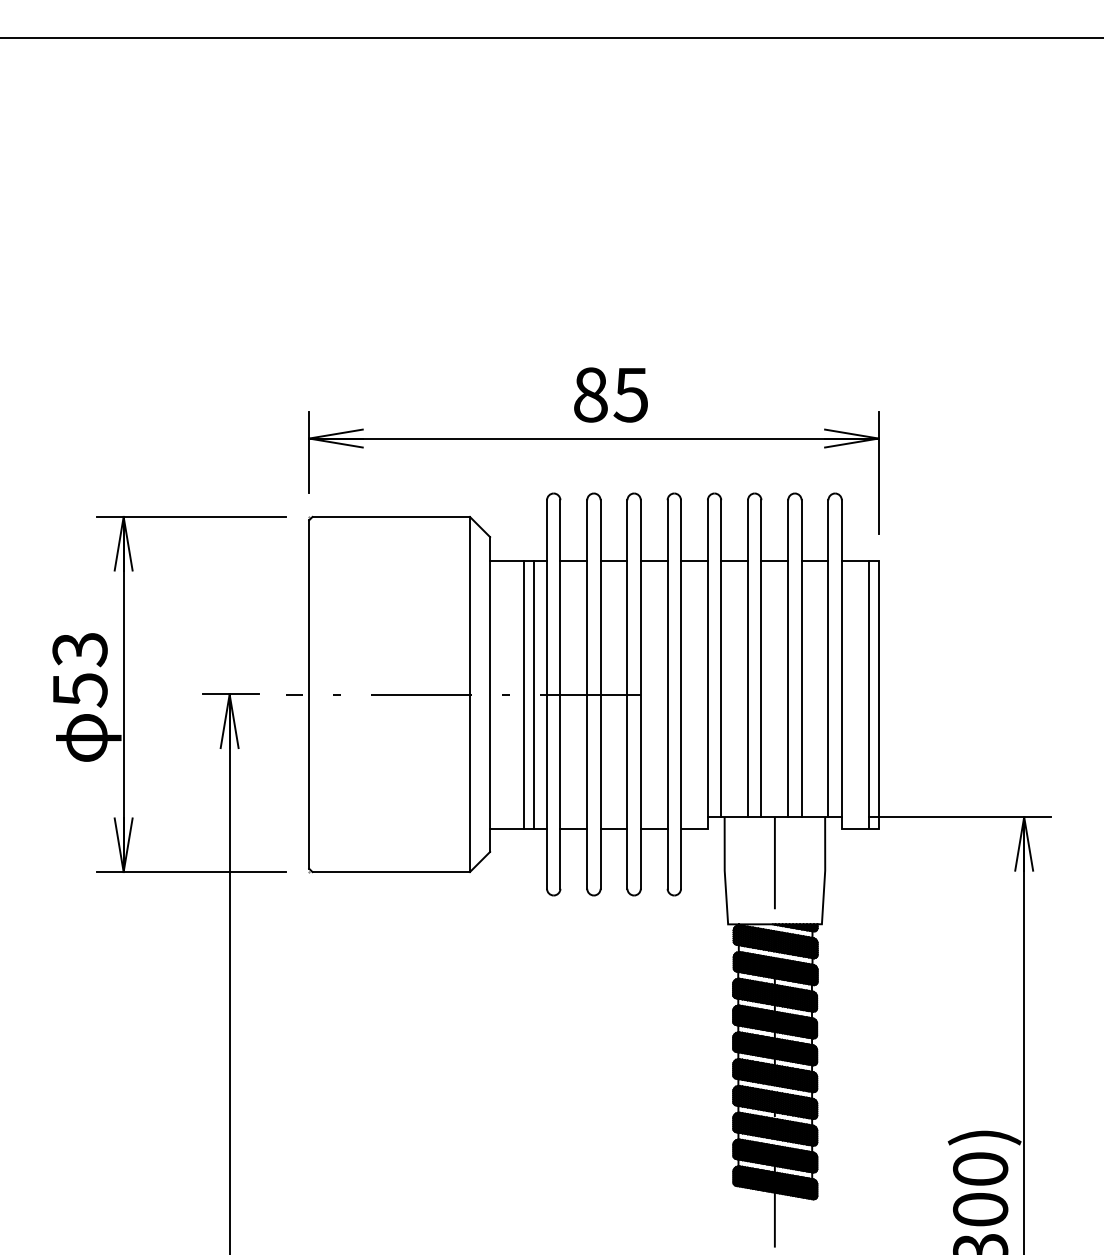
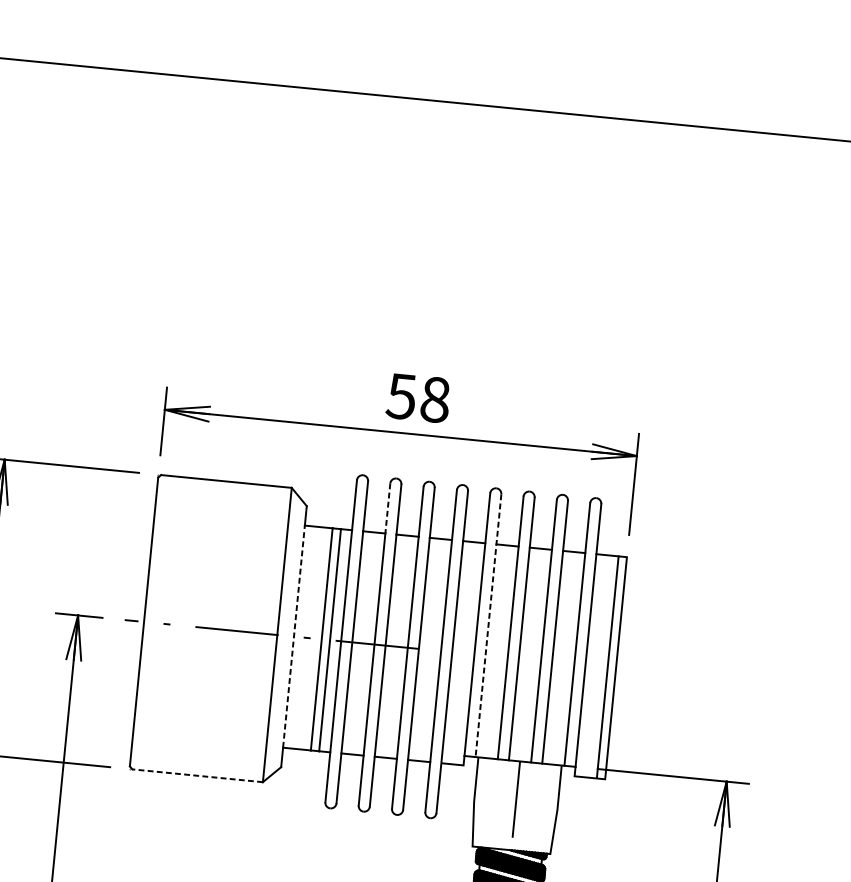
text: (610, 394) -> (418, 397), 85 -> 58
line: (587, 530) -> (388, 508), solid -> dashed
line: (721, 659) -> (488, 626), solid -> dashed
line: (490, 694) -> (294, 636), solid -> dashed
line: (391, 872) -> (197, 776), solid -> dashed

